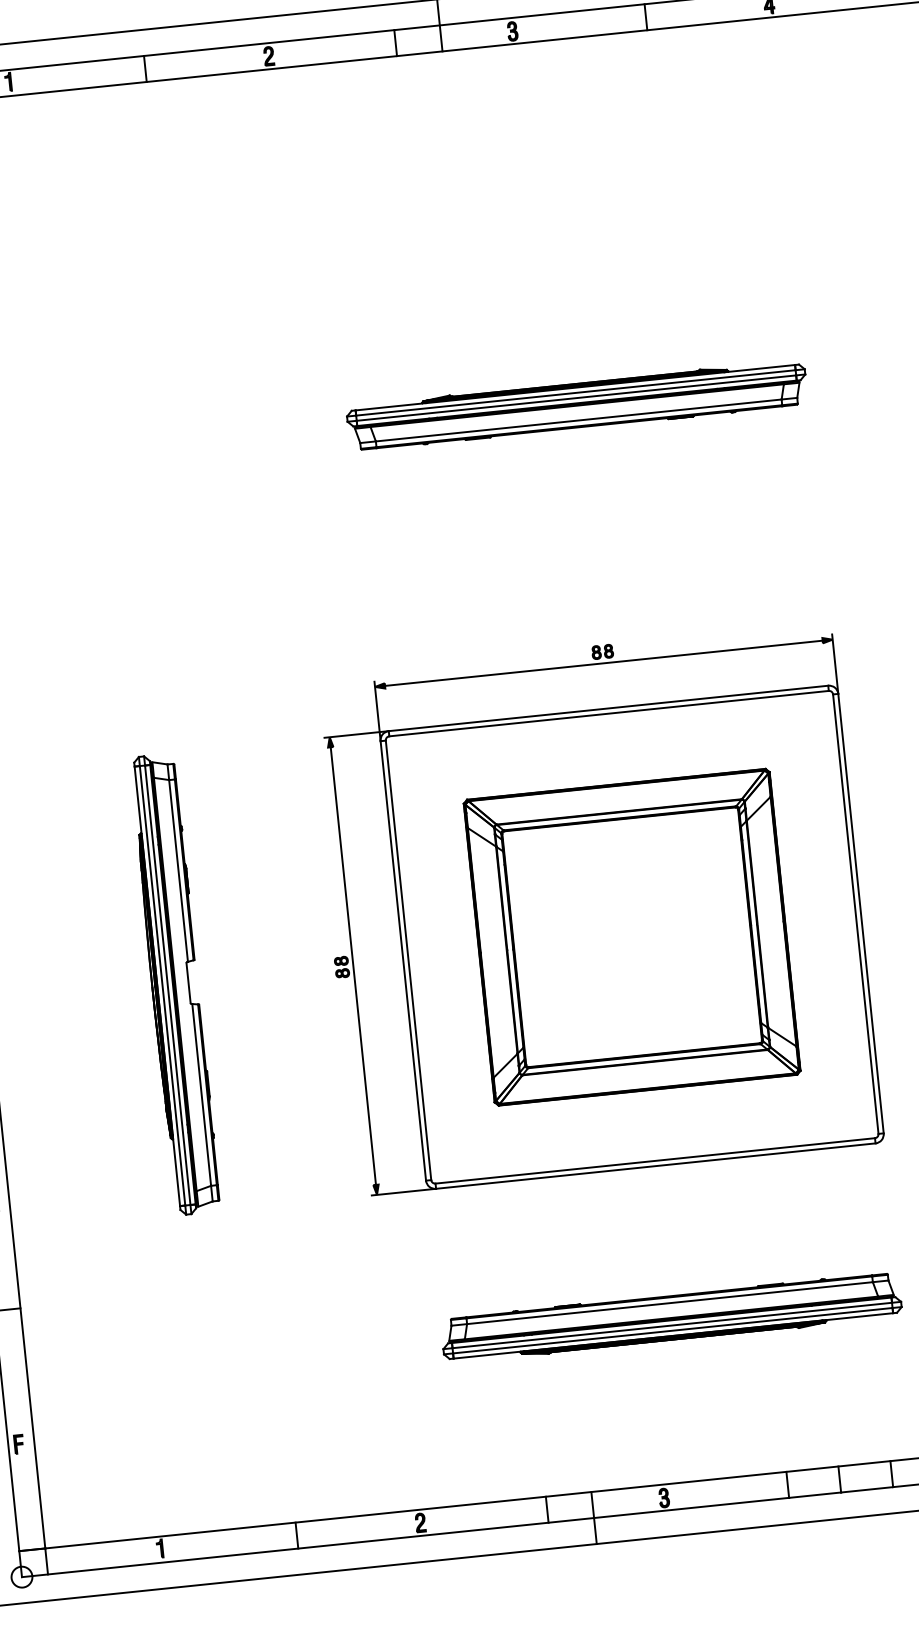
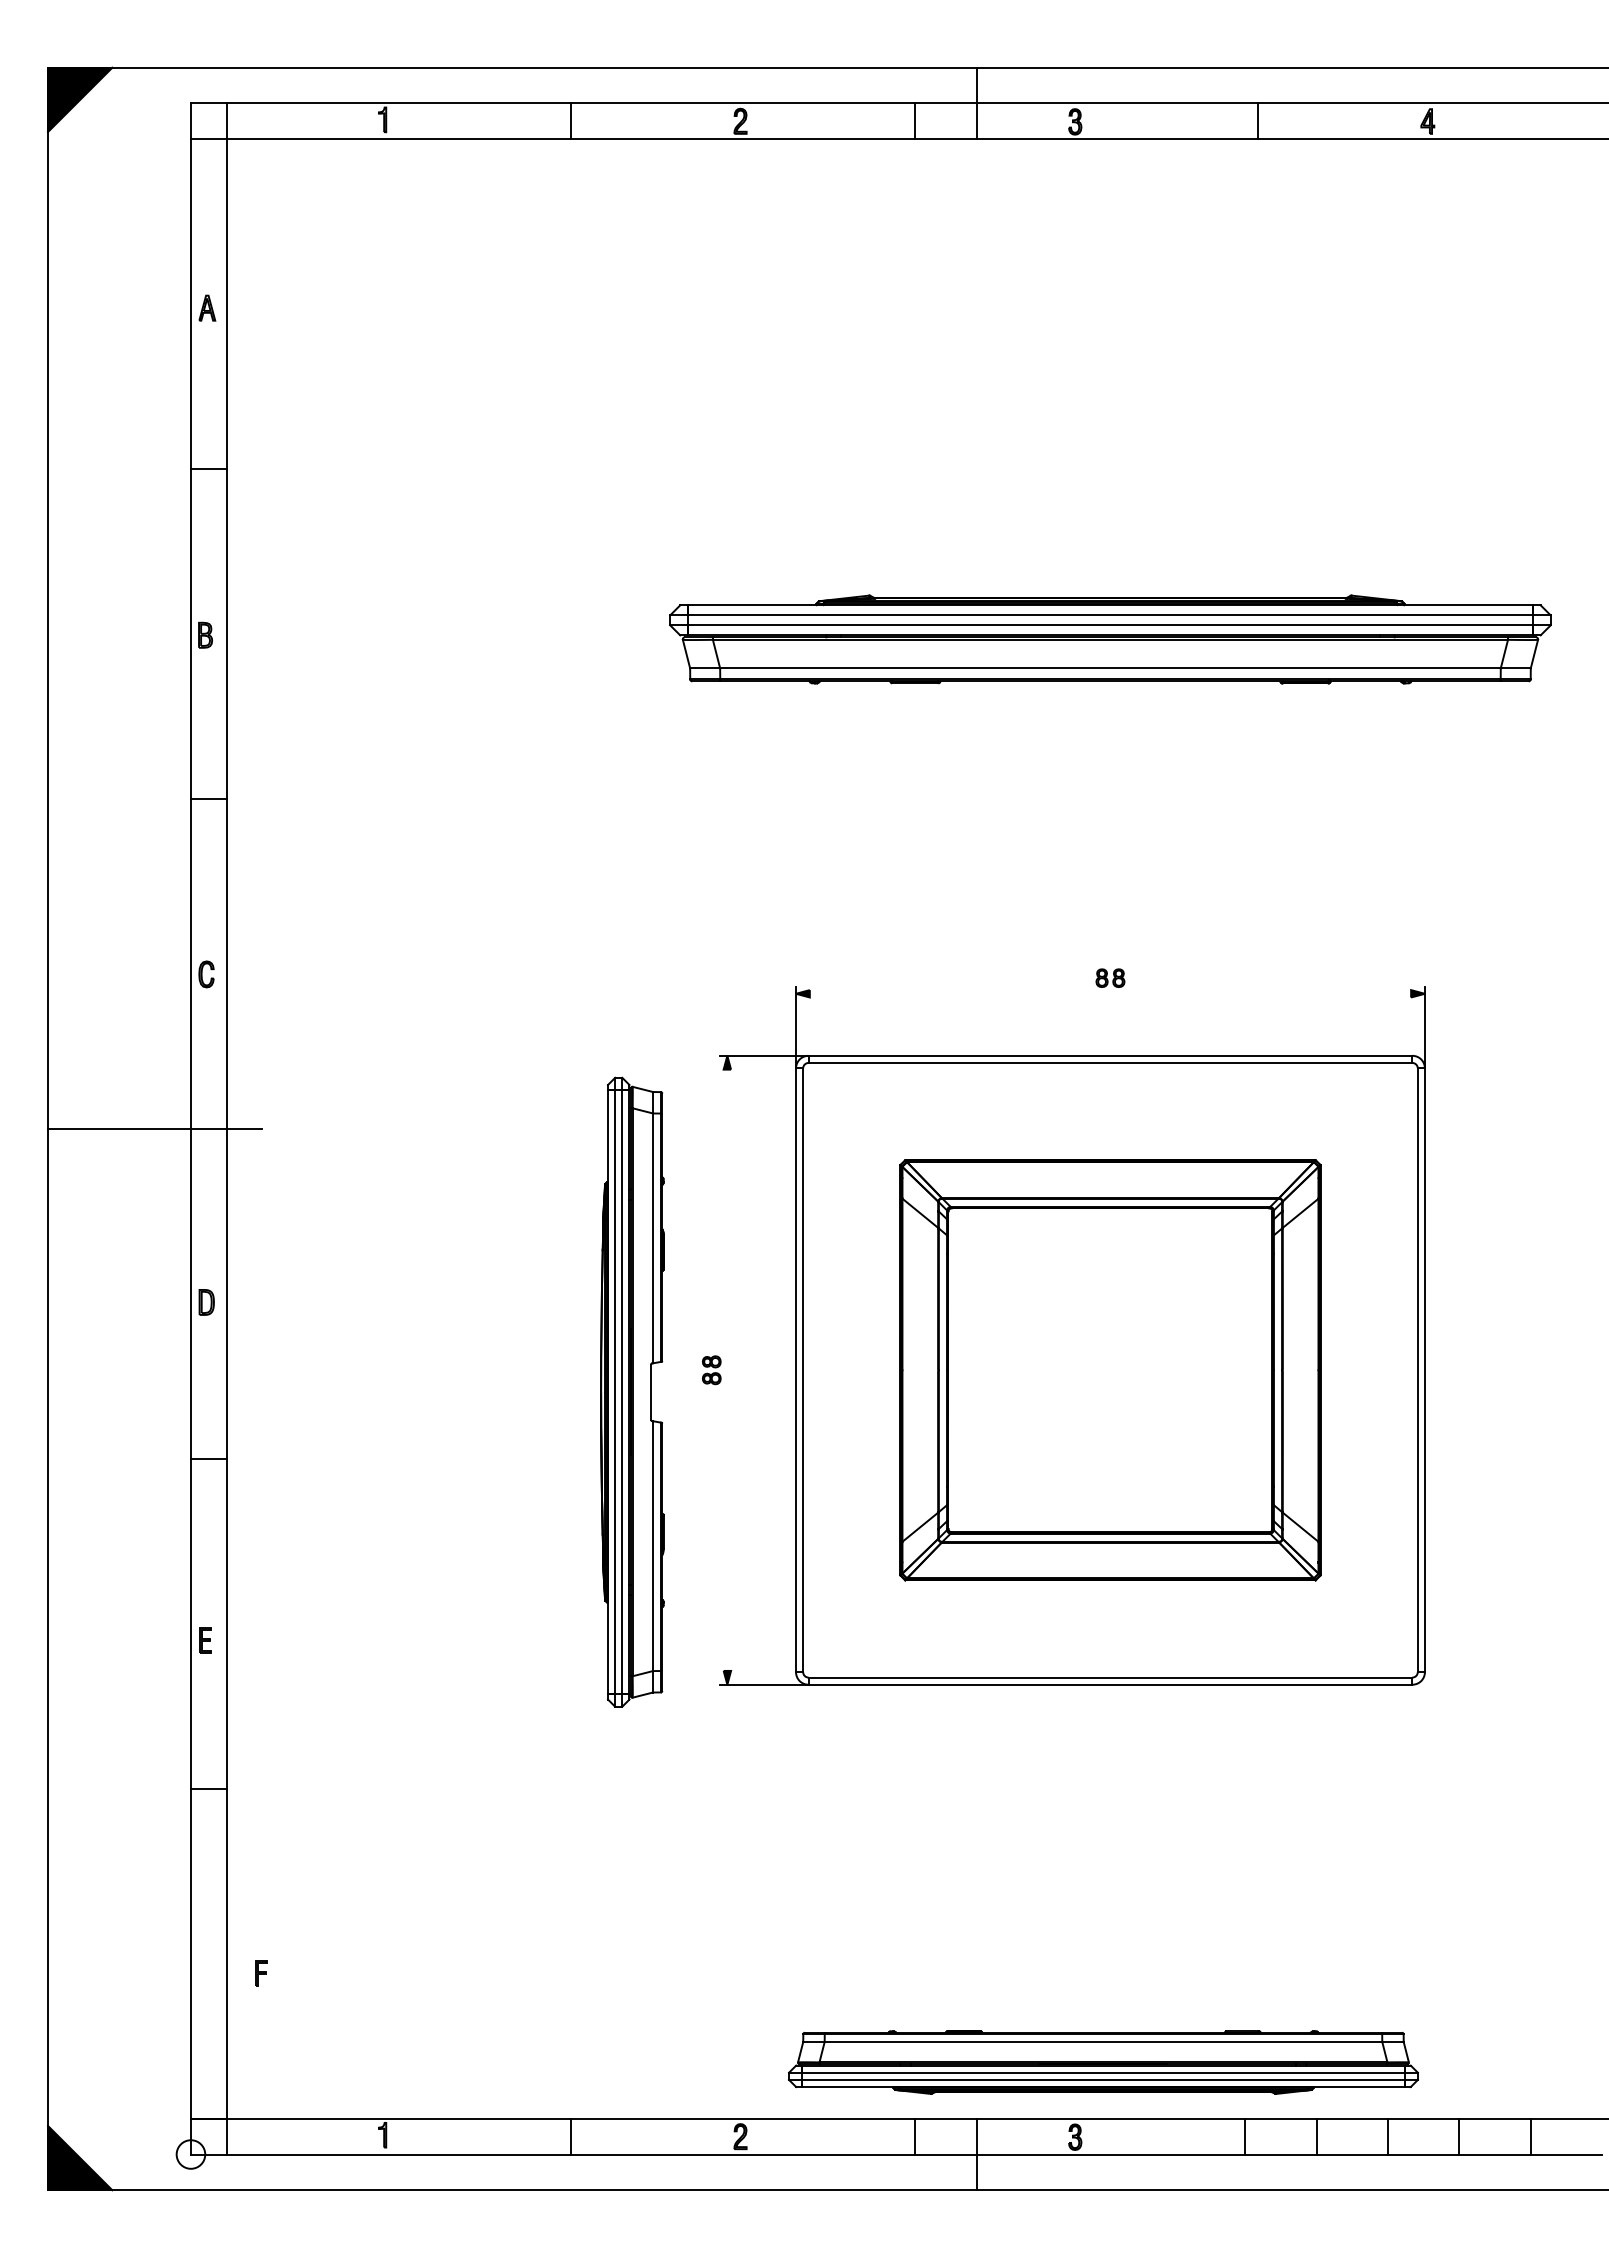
part: (577, 405) -> (1110, 639), size x1.4
line: (603, 663) -> (1110, 993), removed
line: (353, 965) -> (727, 1369), removed
part: (175, 983) -> (632, 1391), moved
part: (671, 1318) -> (1103, 2062), moved
part: (18, 1444) -> (261, 1973), moved

